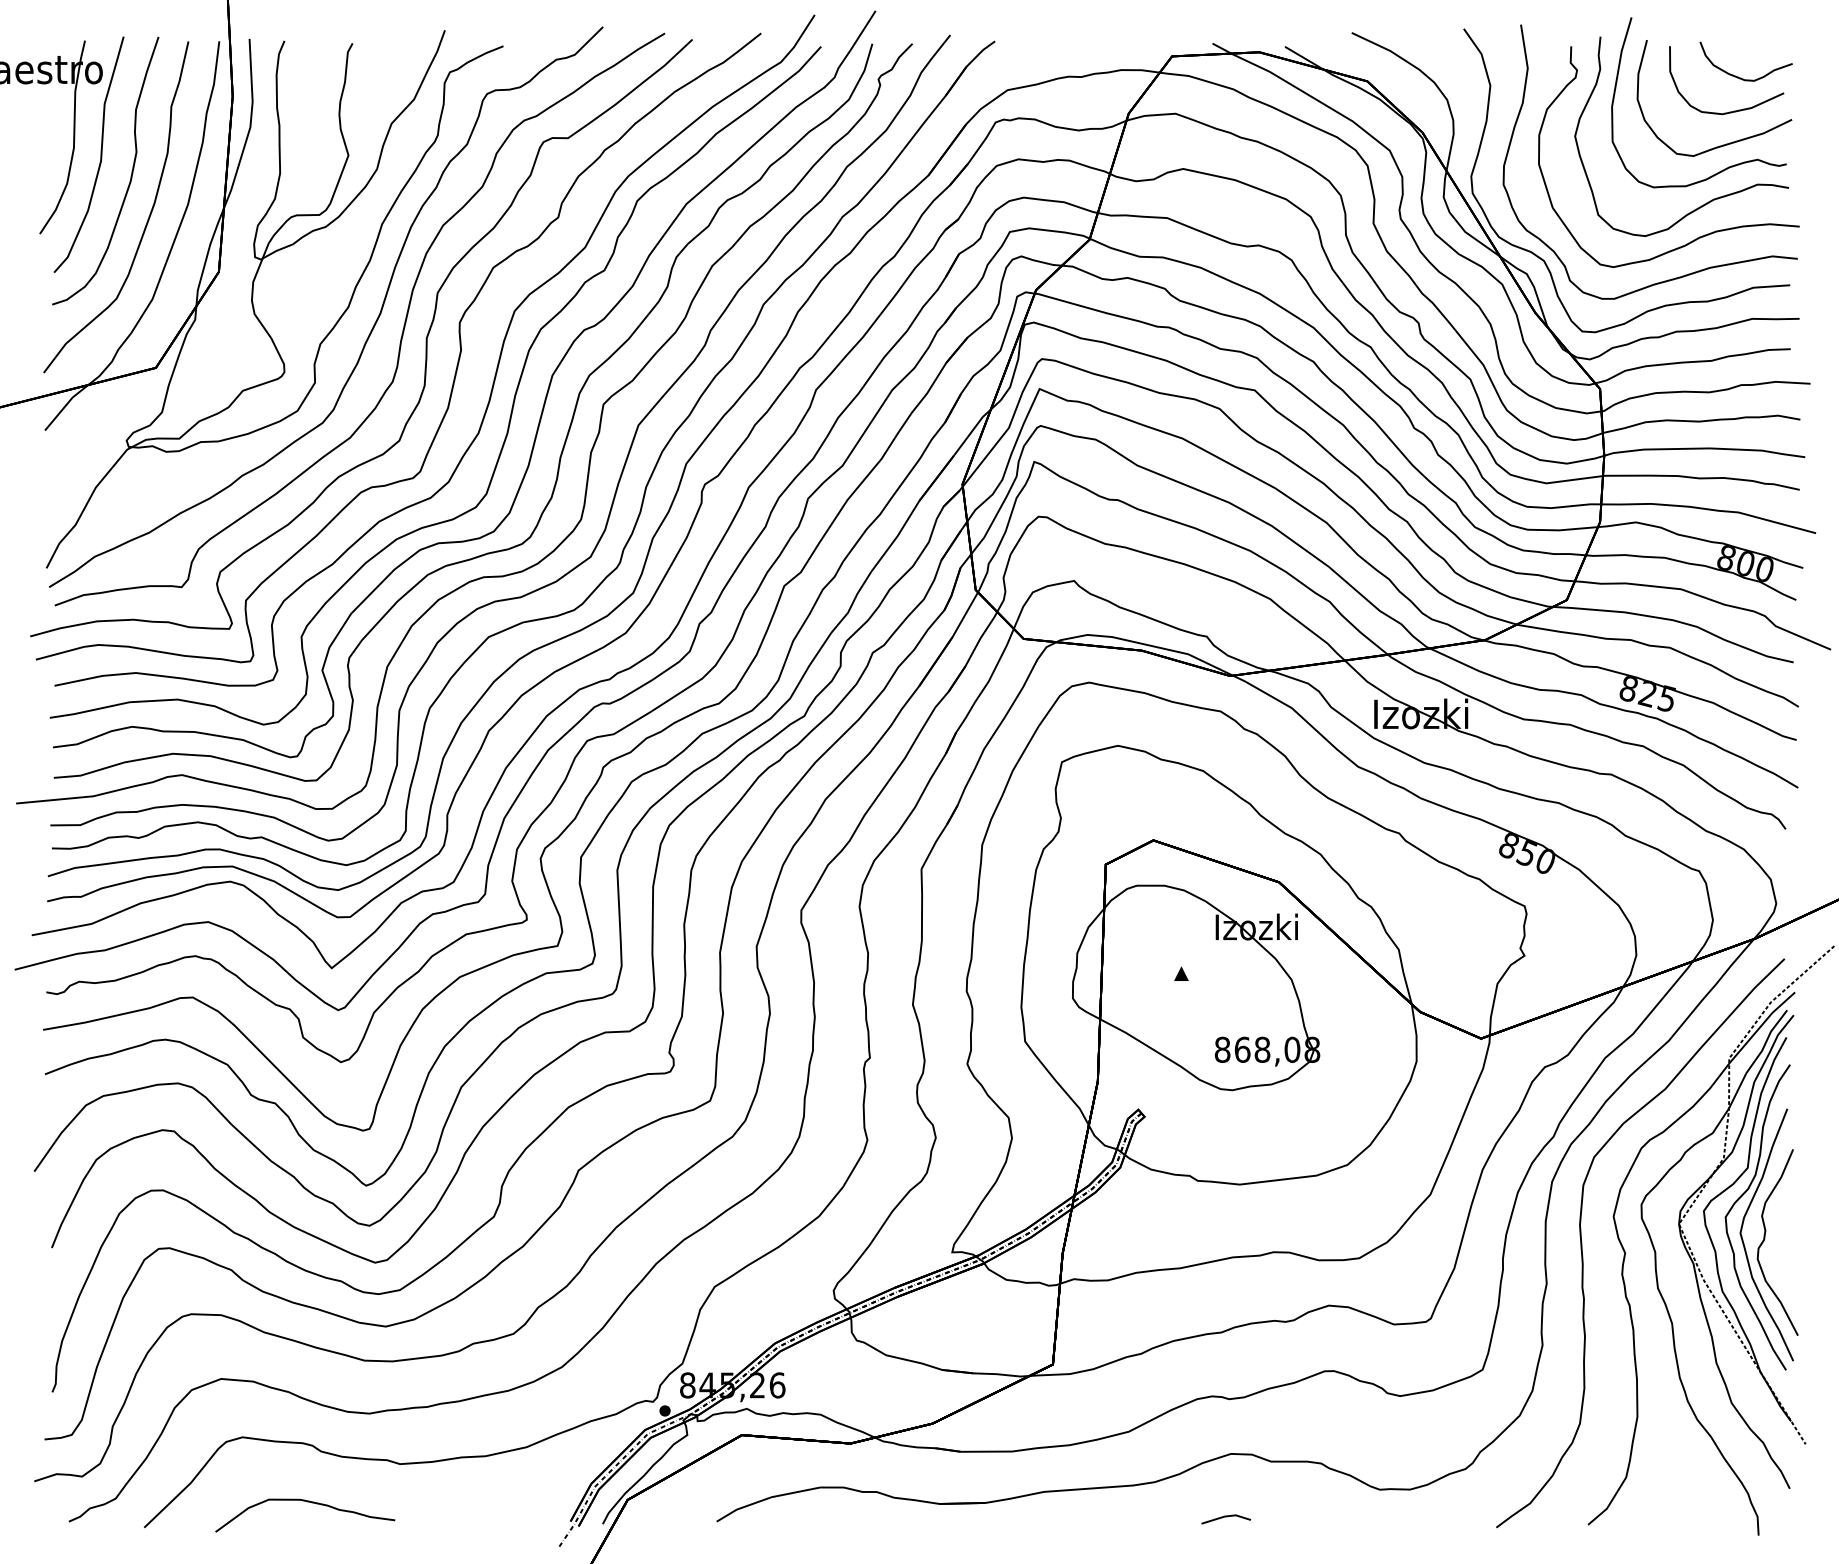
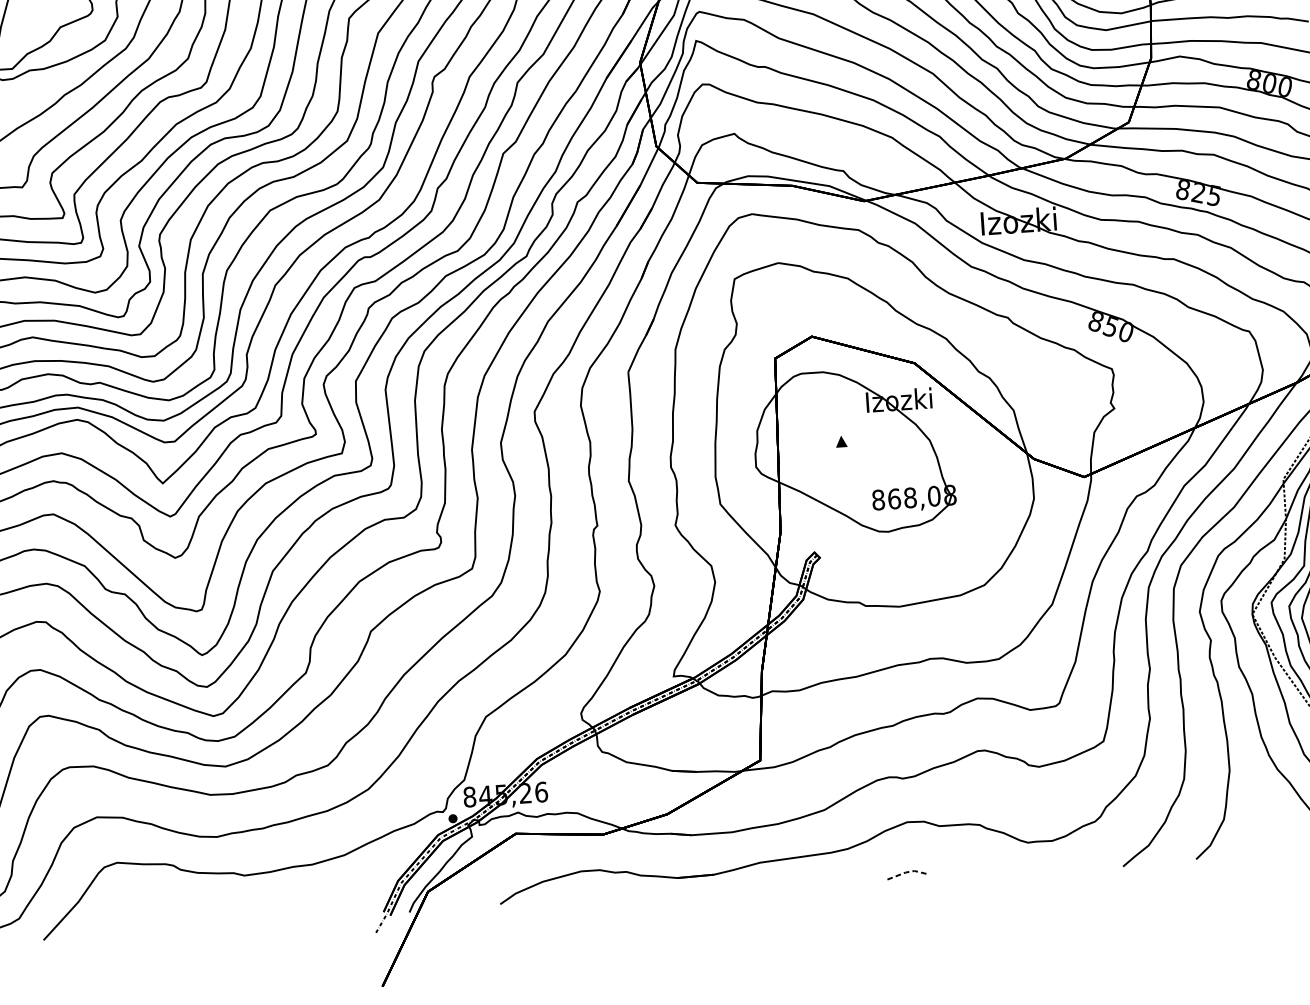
curve: (307, 1502) -> (172, 911), removed
line: (1226, 1516) -> (907, 872), solid -> dashed

